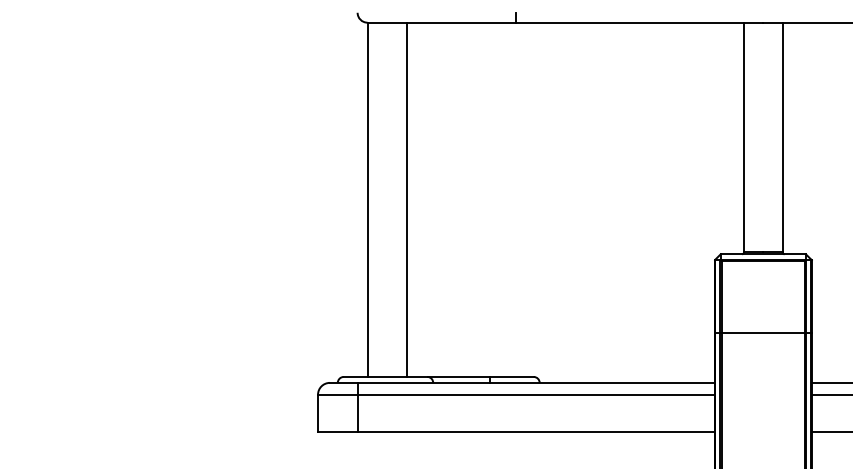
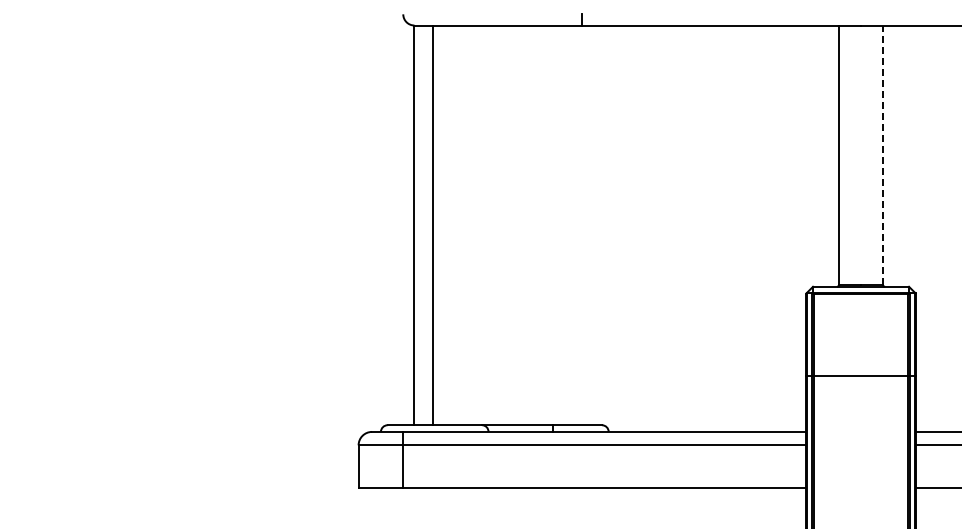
line: (782, 137) -> (882, 155), solid -> dashed
line: (407, 199) -> (433, 225), moved

